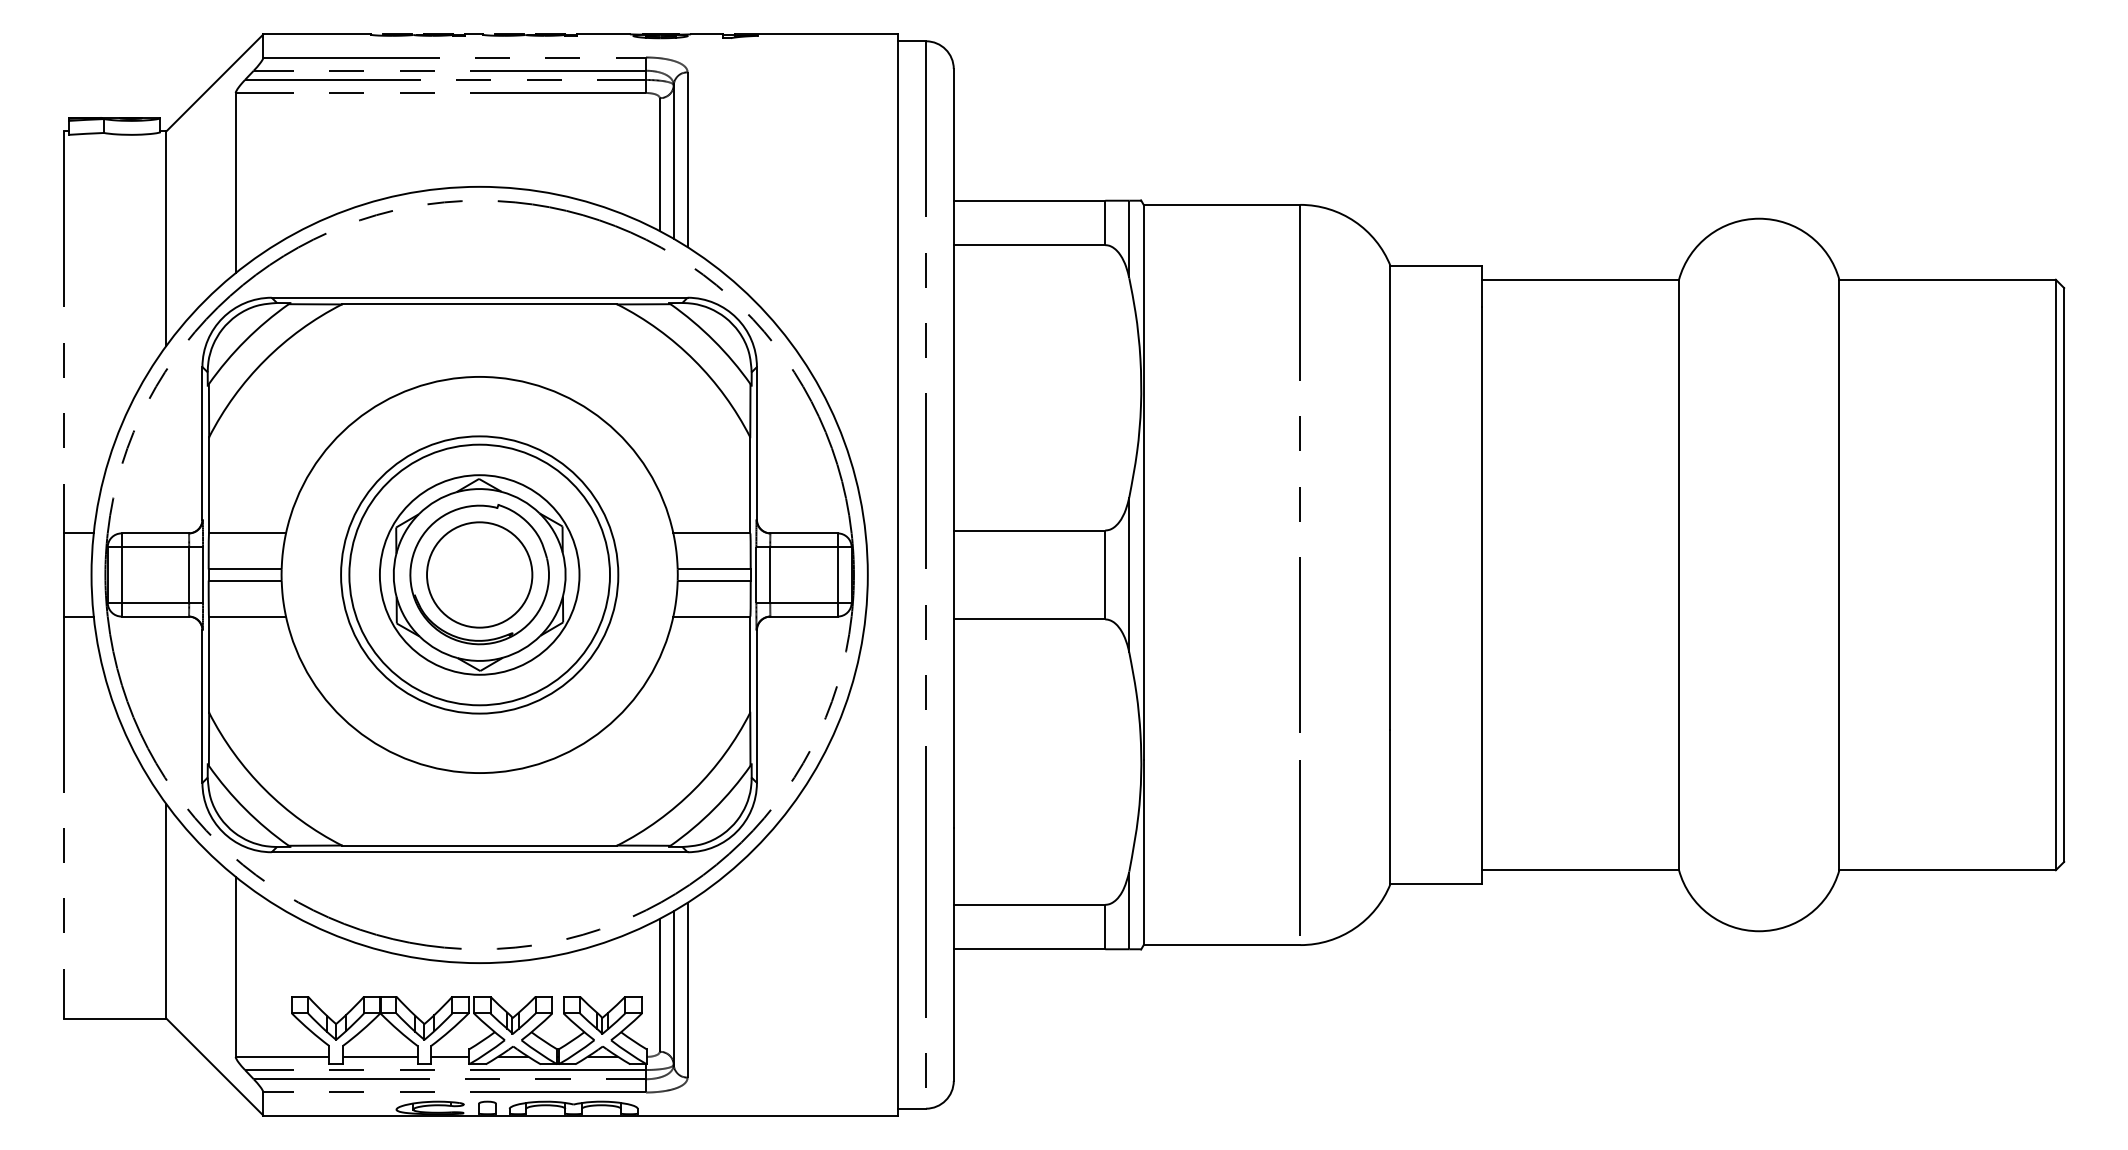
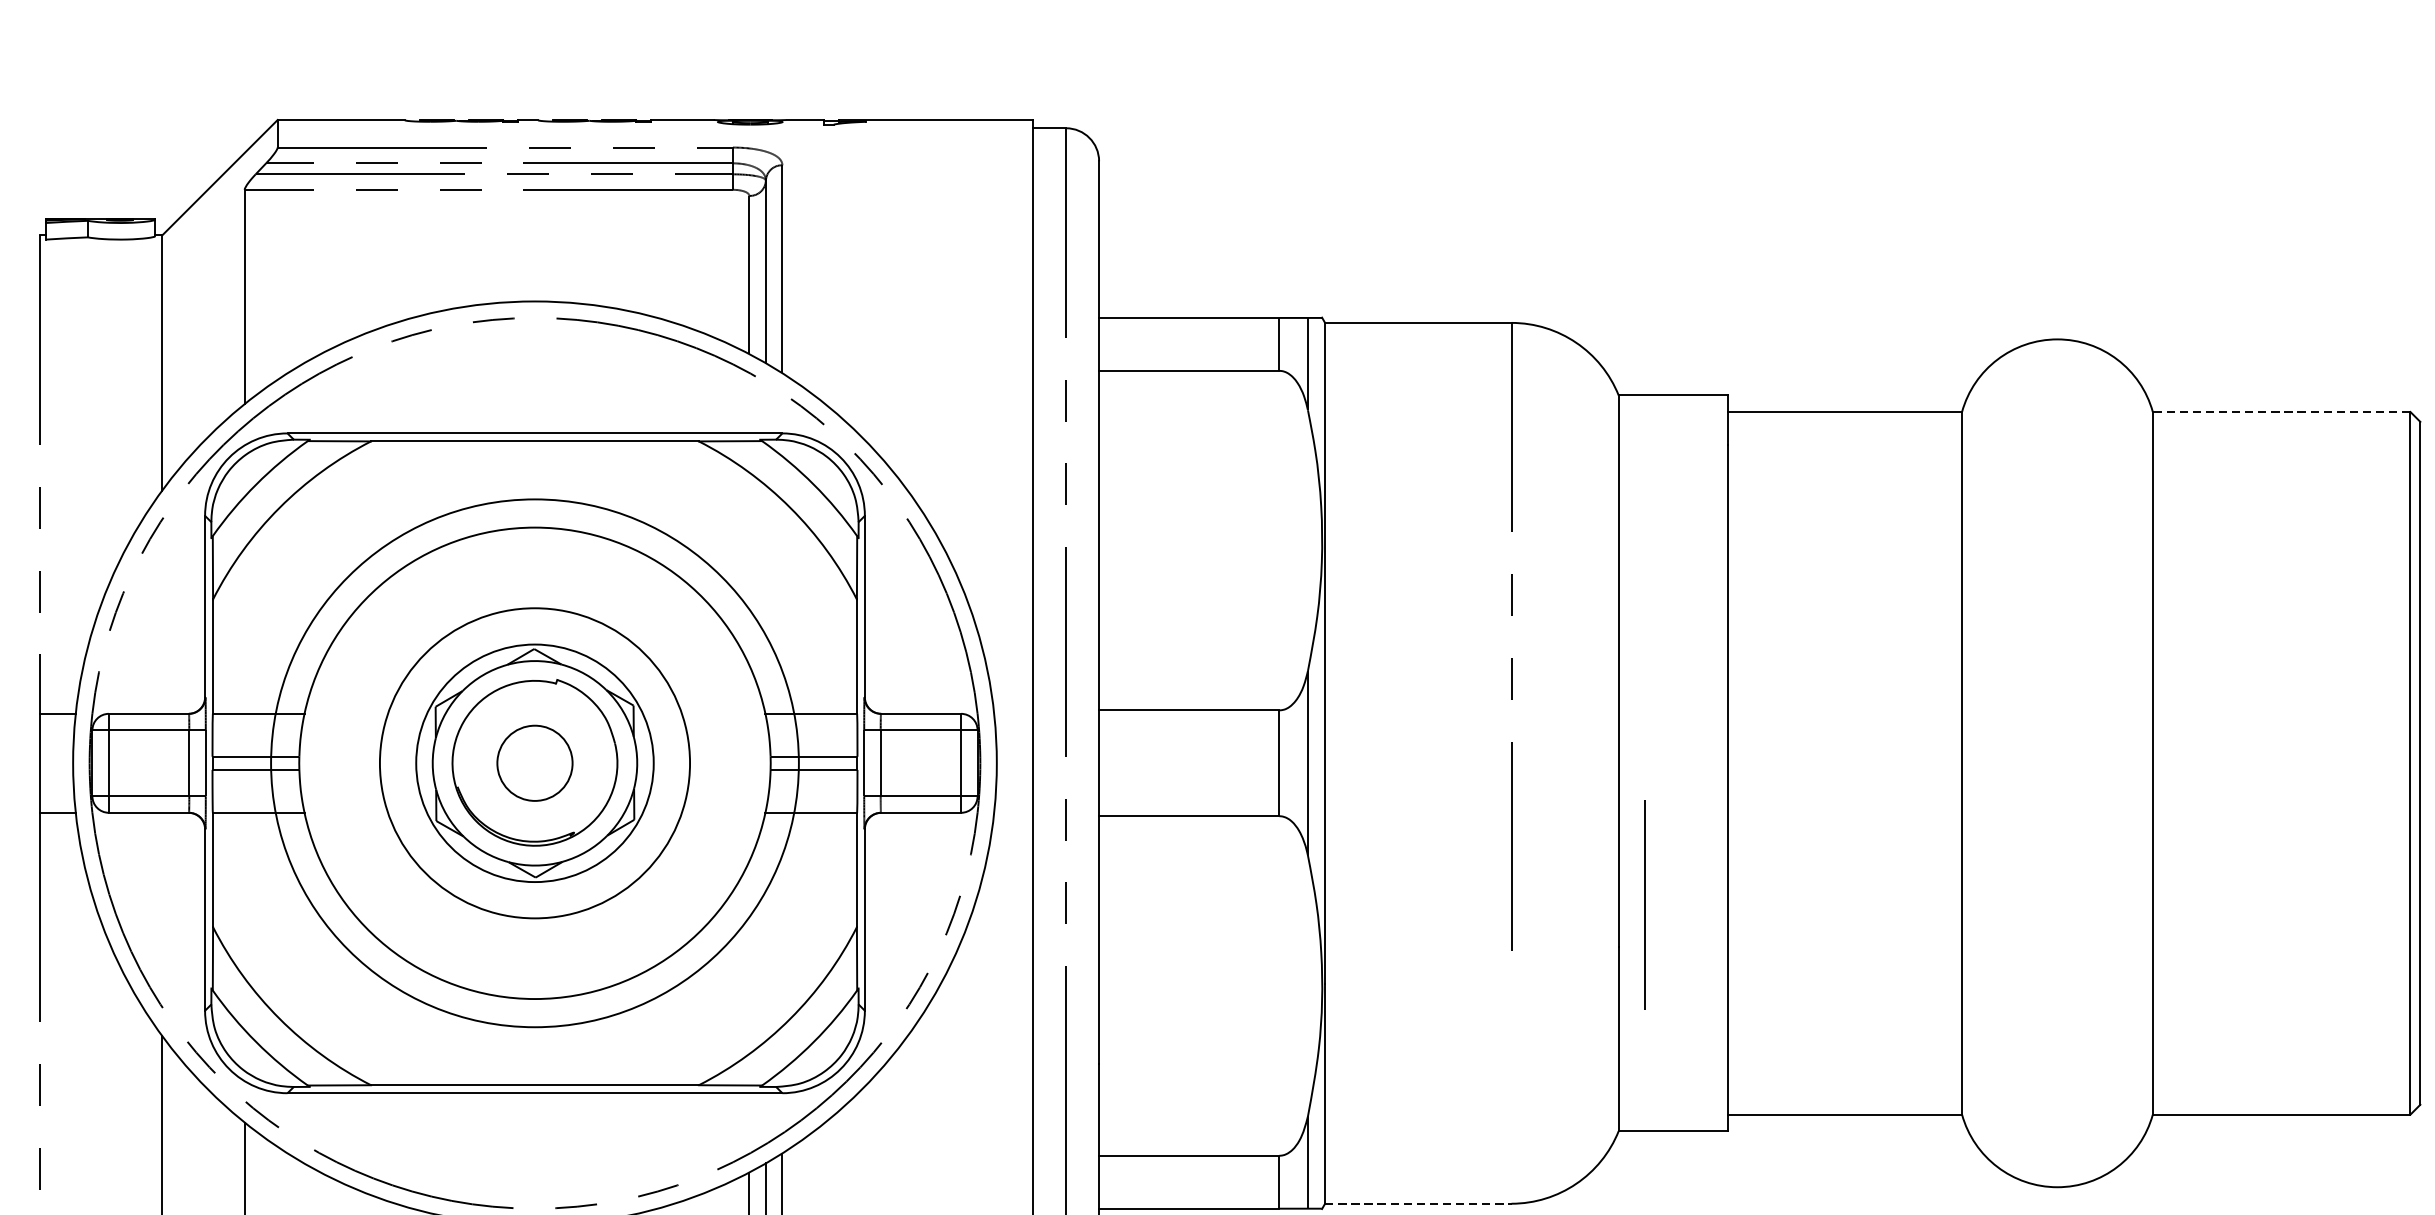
line: (1947, 279) -> (2281, 411), solid -> dashed
circle: (479, 574) -> (534, 762), size x0.6
circle: (479, 574) -> (534, 762), size x1.6
line: (1299, 847) -> (1643, 904), moved
line: (1222, 945) -> (1418, 1204), solid -> dashed

